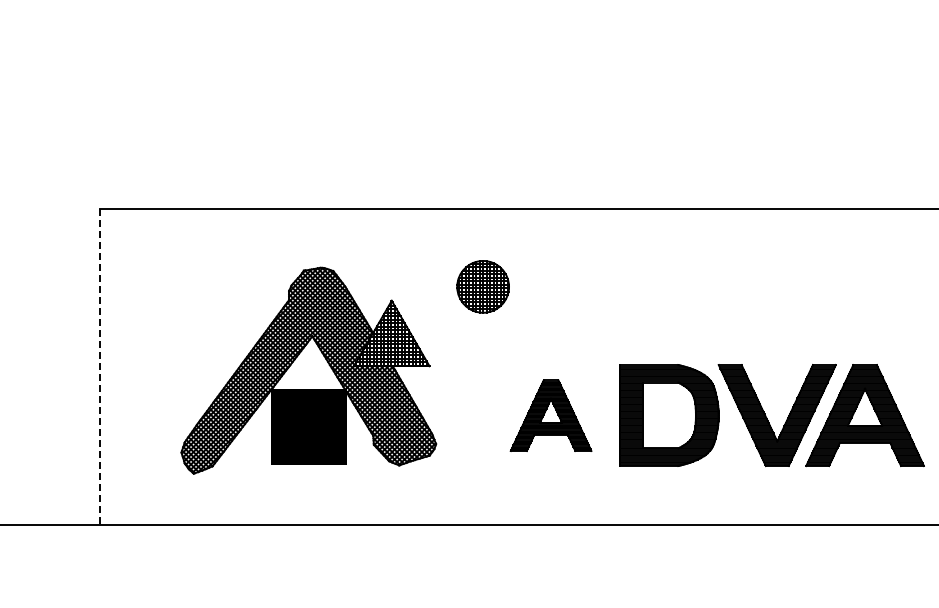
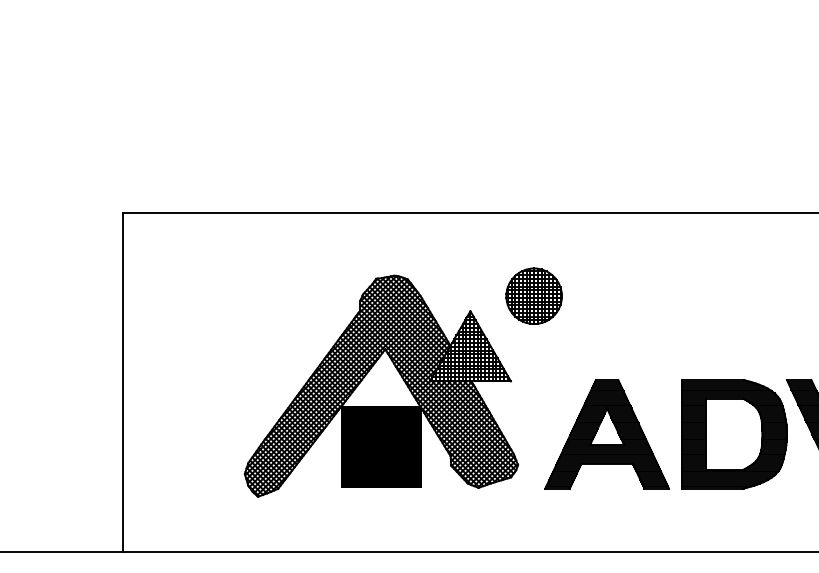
line: (99, 367) -> (122, 382), dashed -> solid
part: (308, 370) -> (381, 385), moved
part: (550, 415) -> (606, 434), size x1.43

